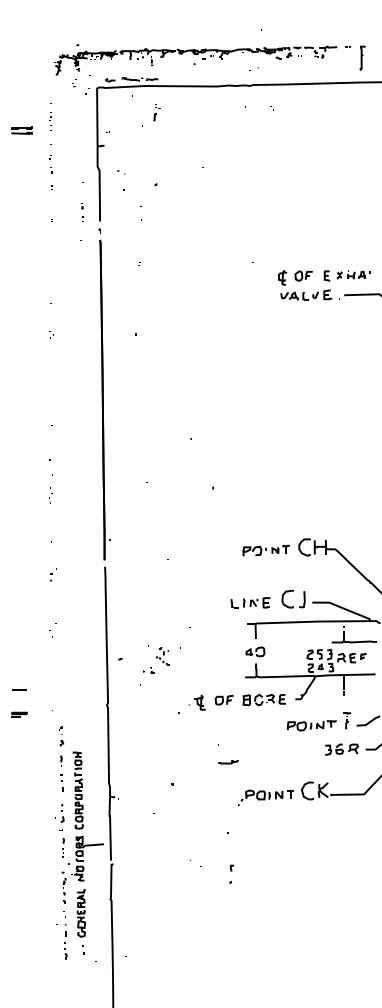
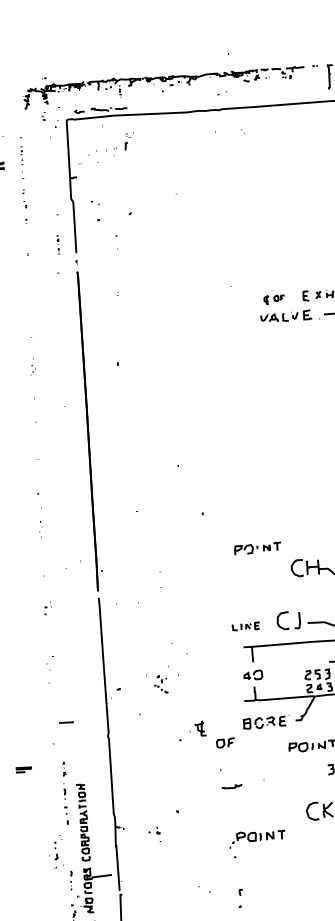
part: (295, 277) -> (274, 299), size x0.6
part: (265, 550) -> (256, 548), moved
part: (250, 602) -> (245, 626), size x0.7
part: (148, 670) -> (154, 831), moved
line: (19, 689) -> (66, 722), moved
part: (223, 700) -> (224, 743), moved
part: (19, 714) -> (23, 769), moved
part: (61, 736) -> (63, 769), size x0.7
part: (265, 797) -> (256, 838), moved
part: (59, 817) -> (53, 855), moved

